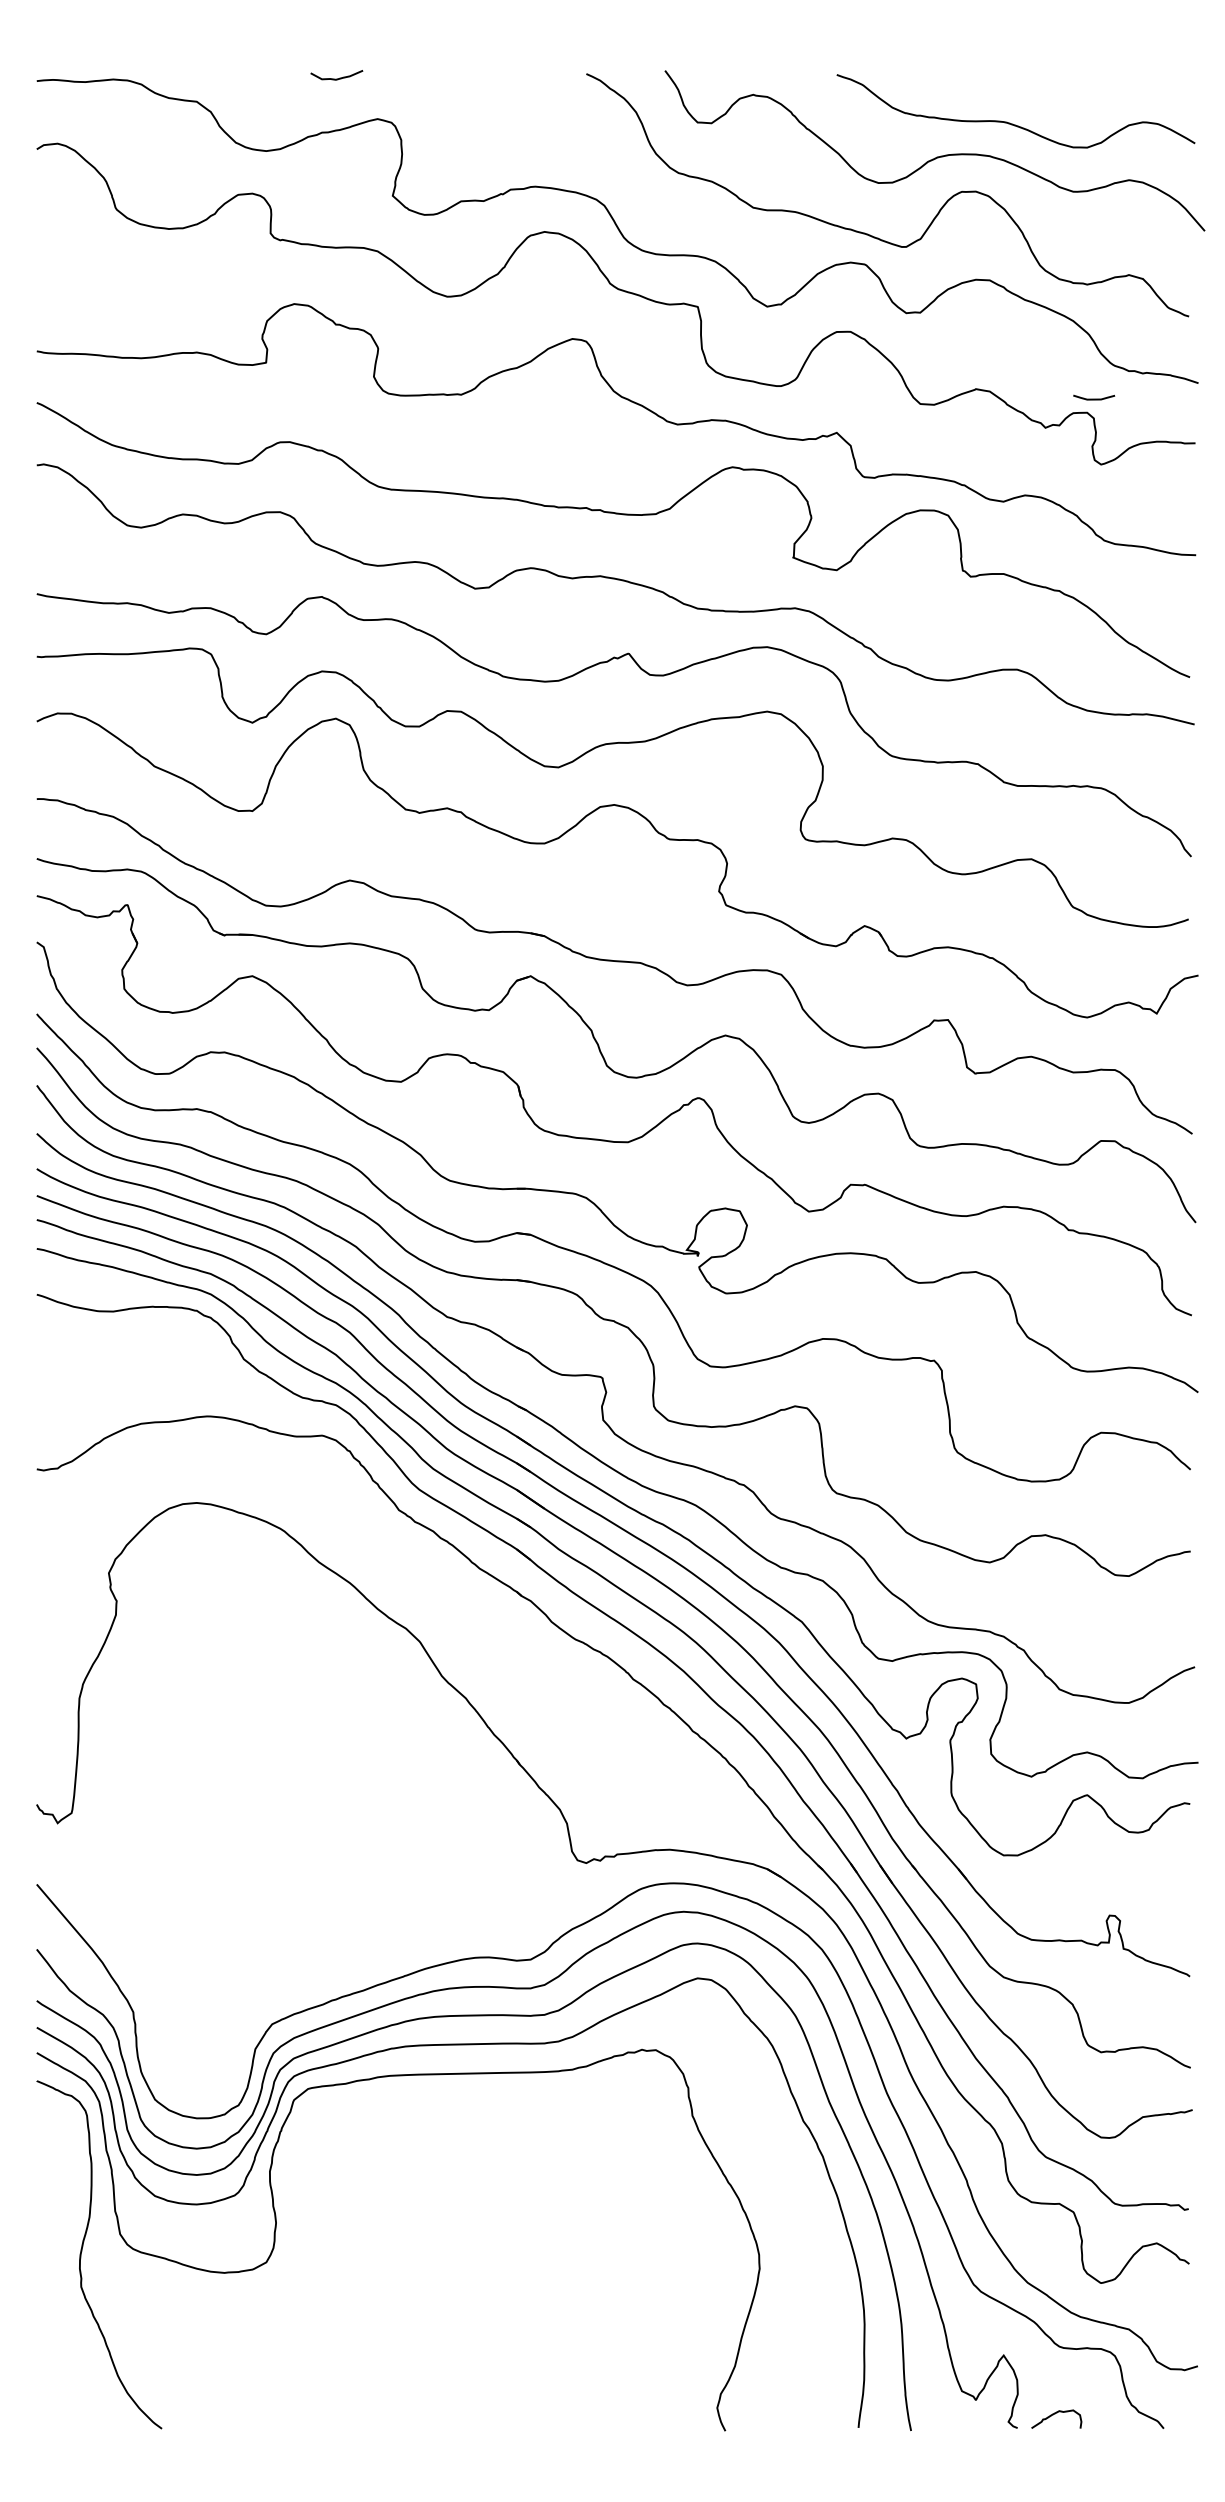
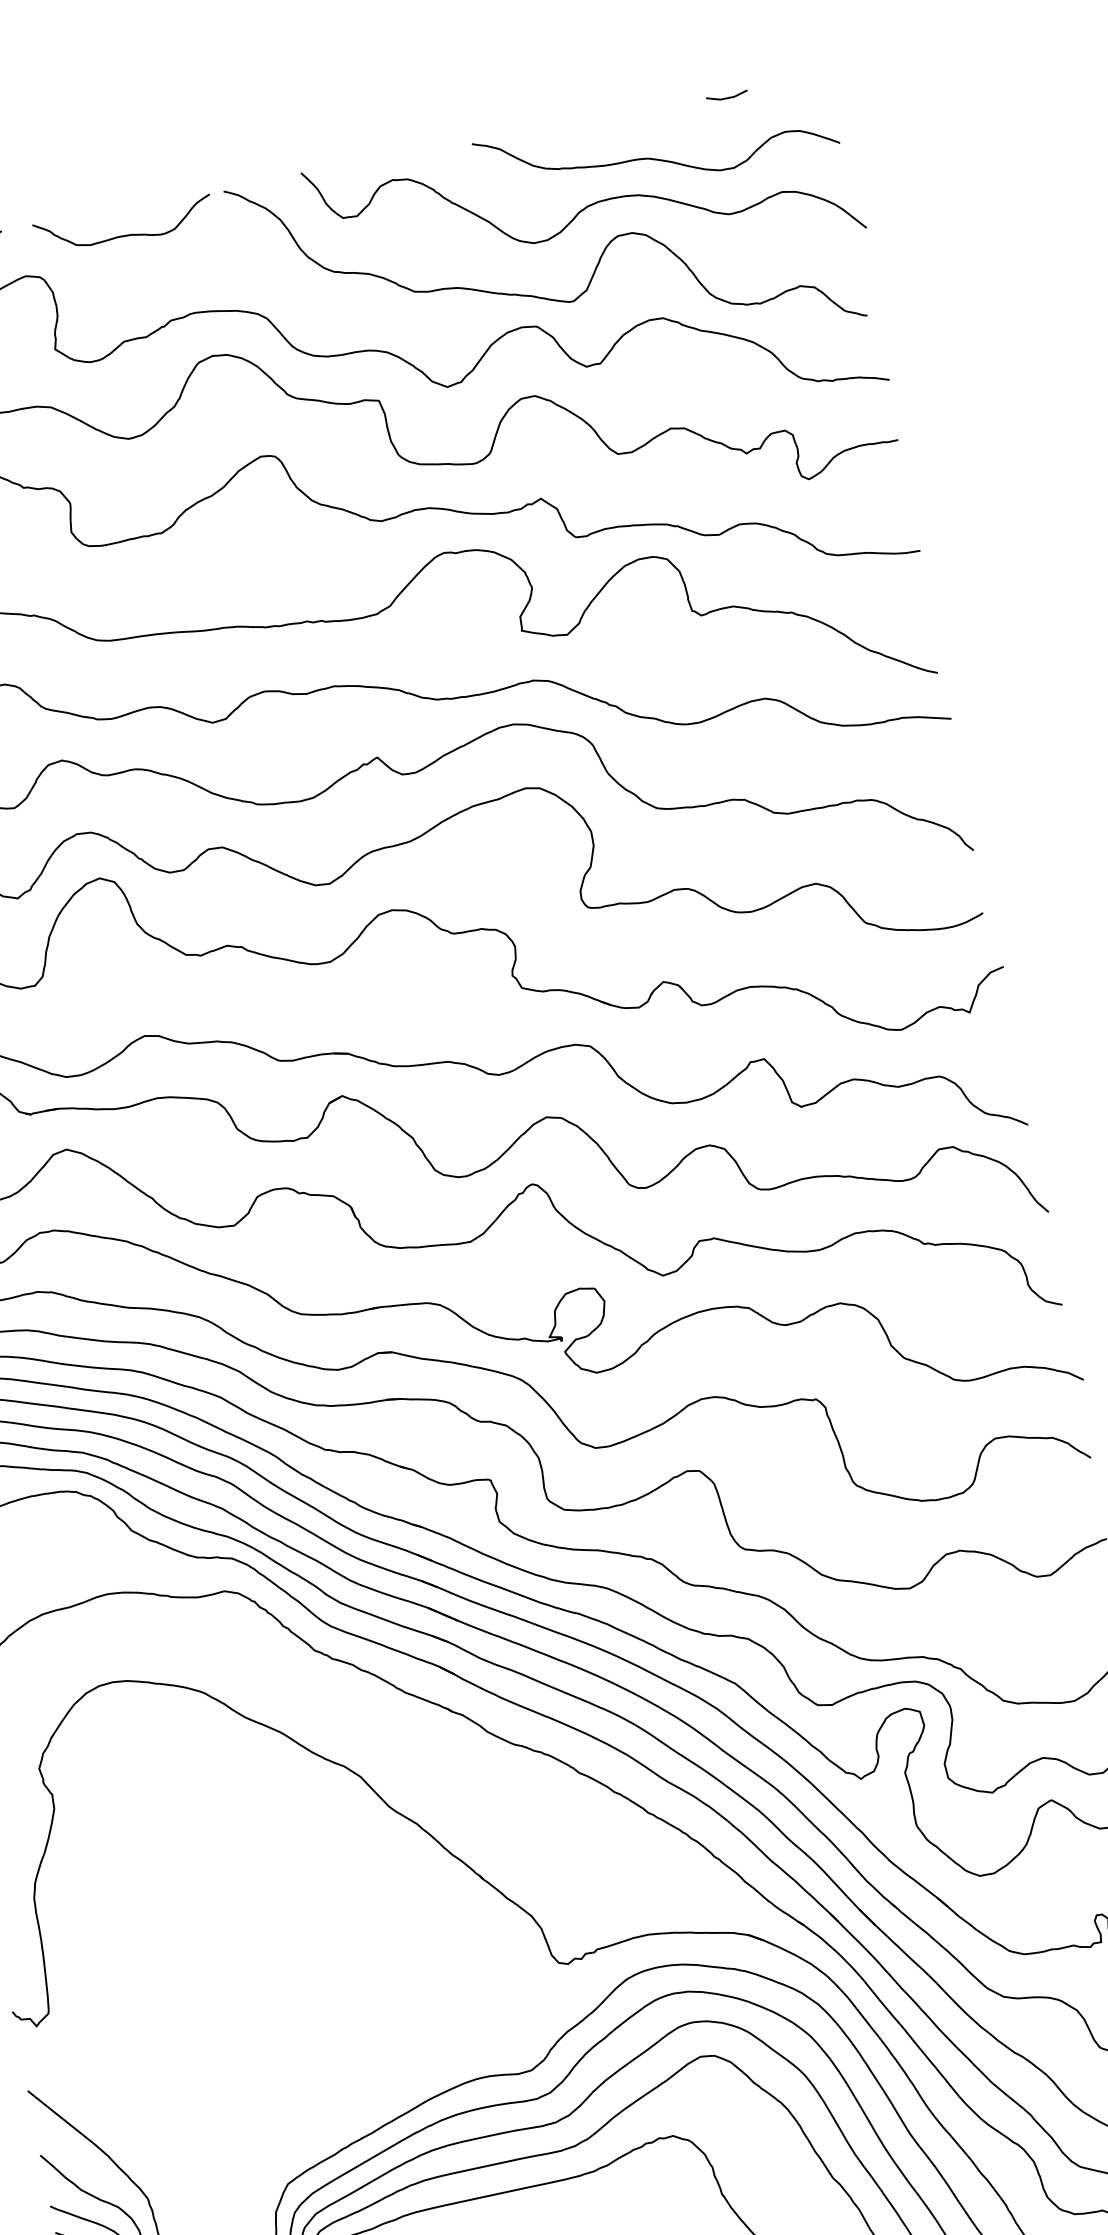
curve: (482, 97) -> (125, 234), added
curve: (1094, 398) -> (727, 97), moved

